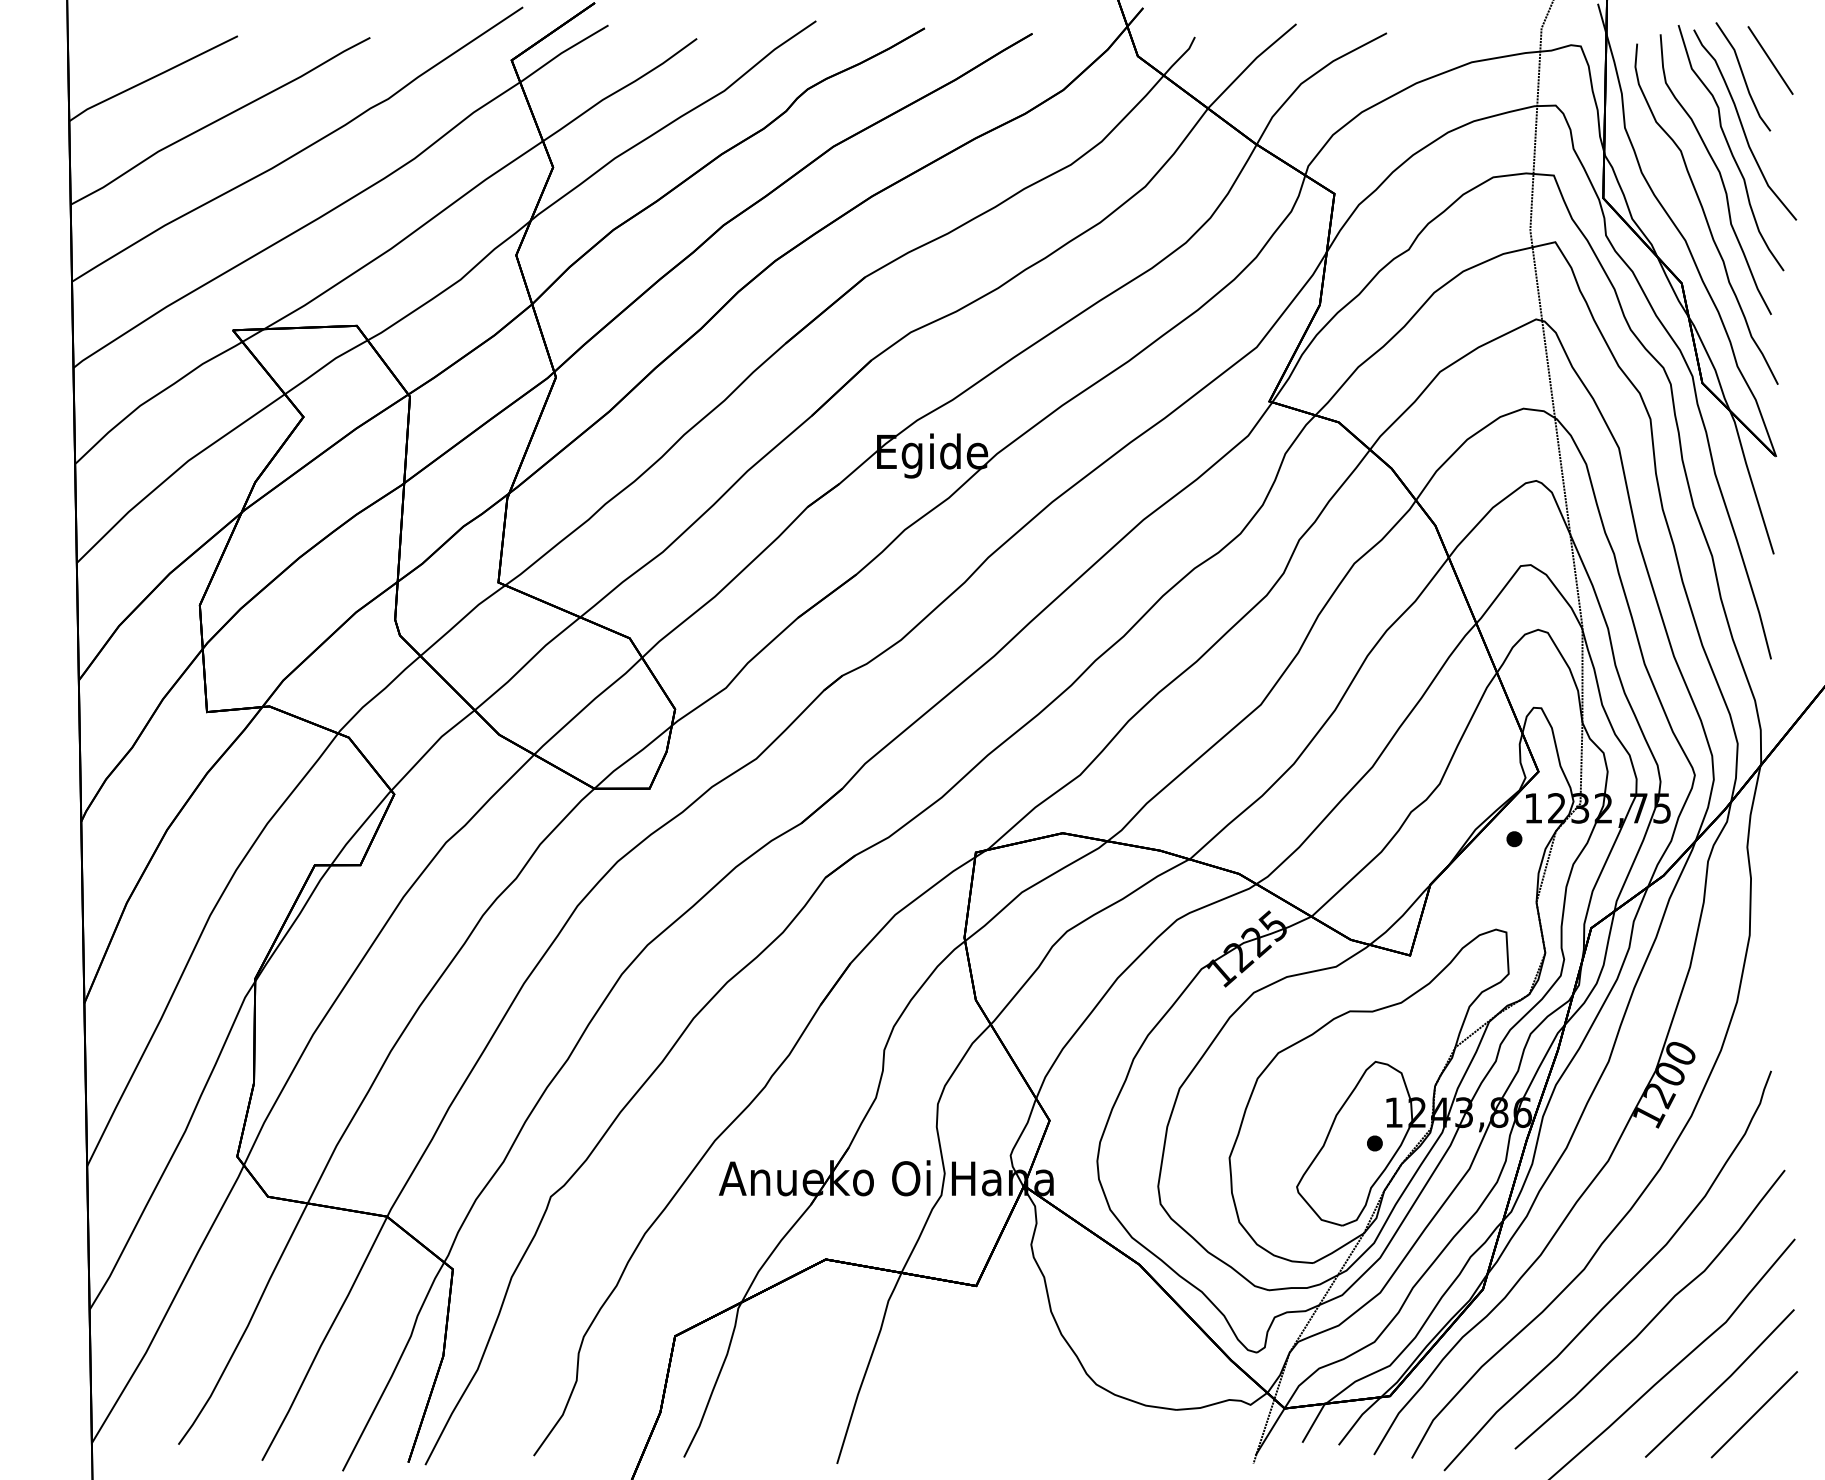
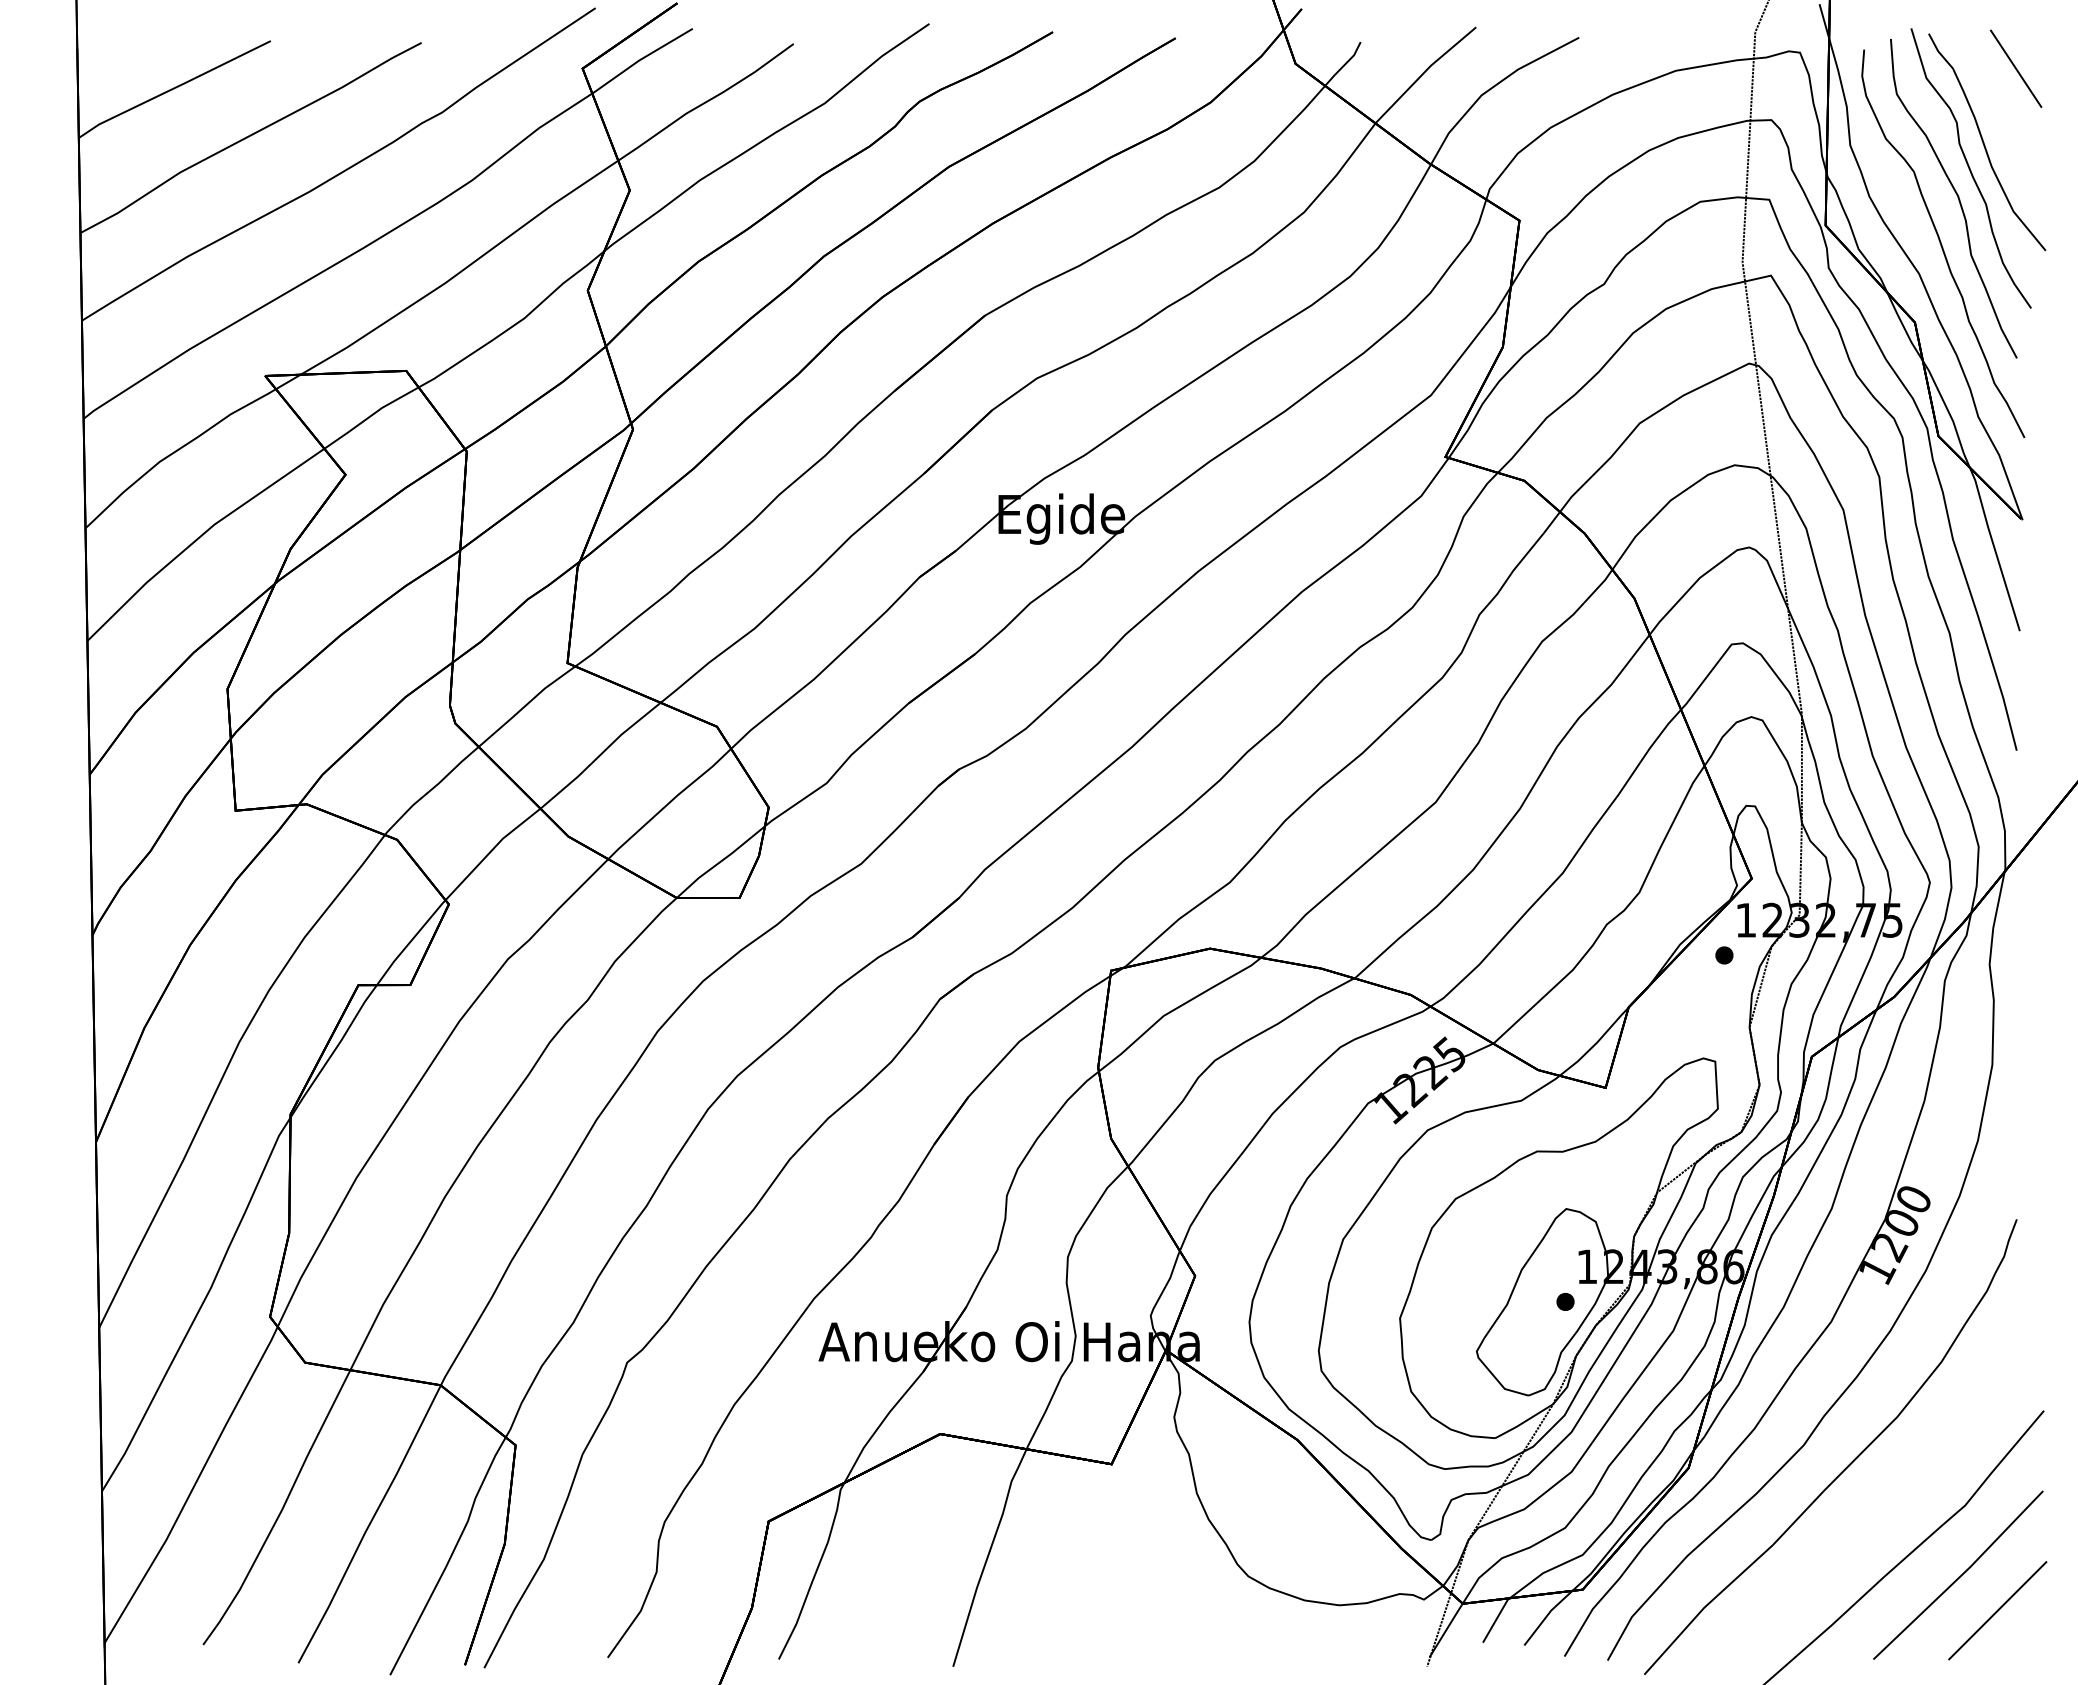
line: (1742, 76) -> (1984, 87), removed
curve: (1655, 1315) -> (1885, 1497), removed

